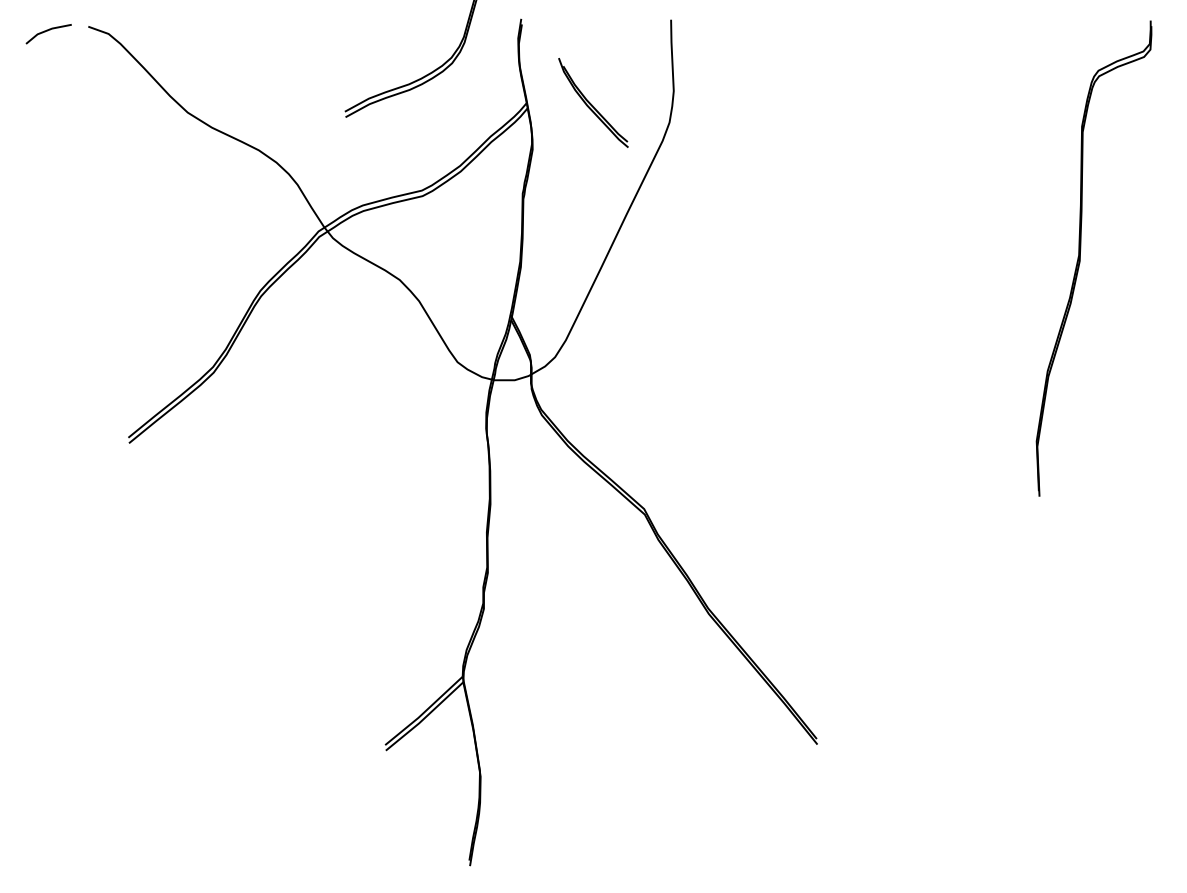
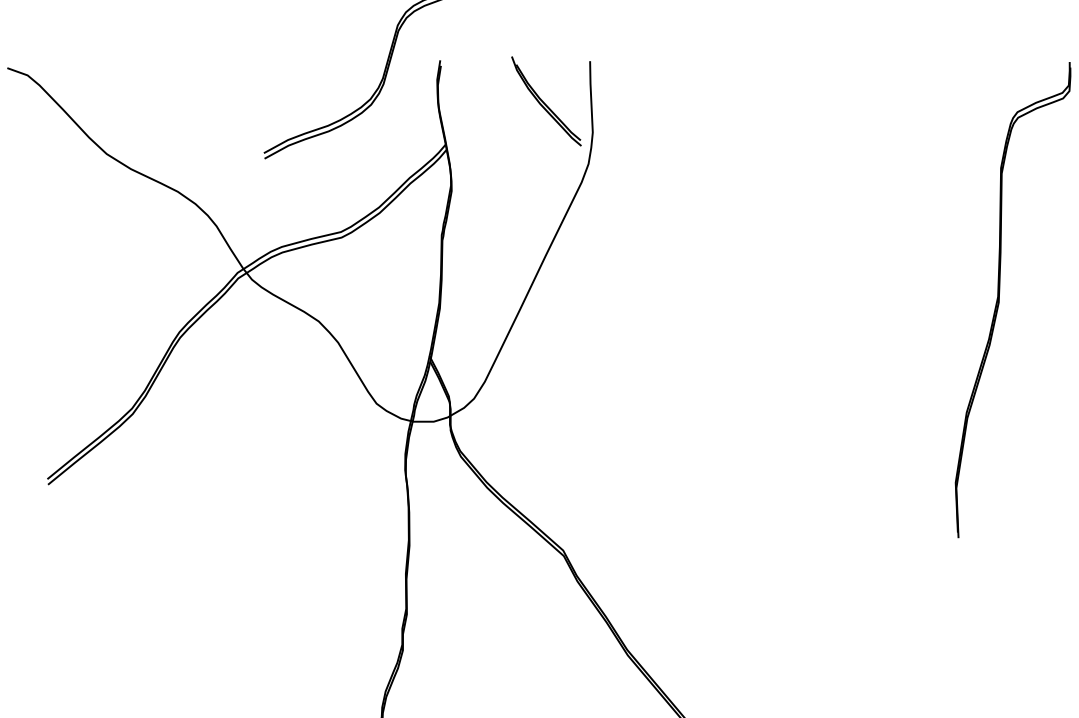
part: (593, 102) -> (546, 100), moved

